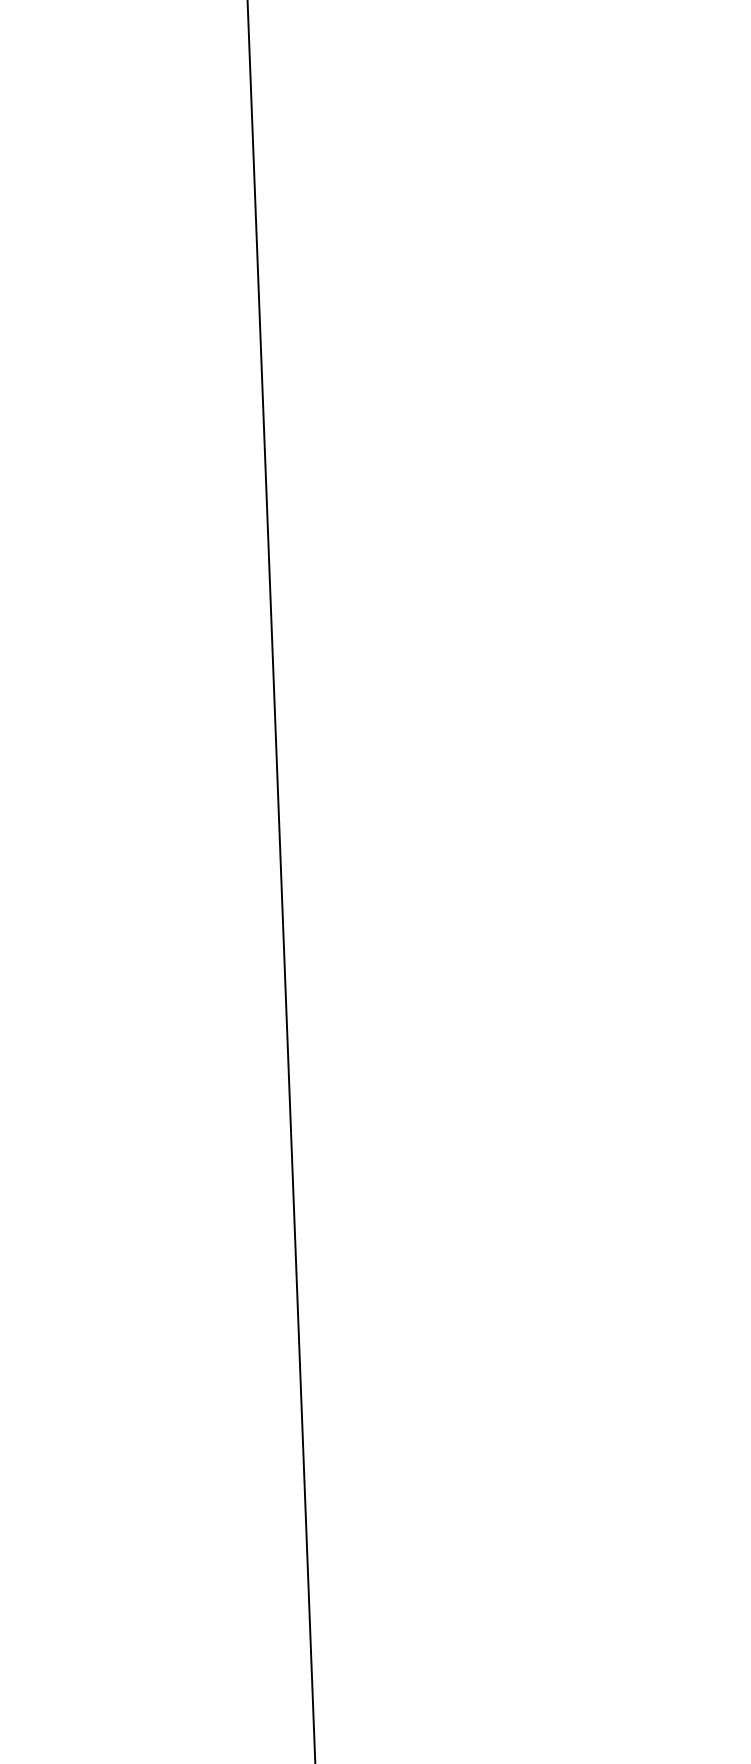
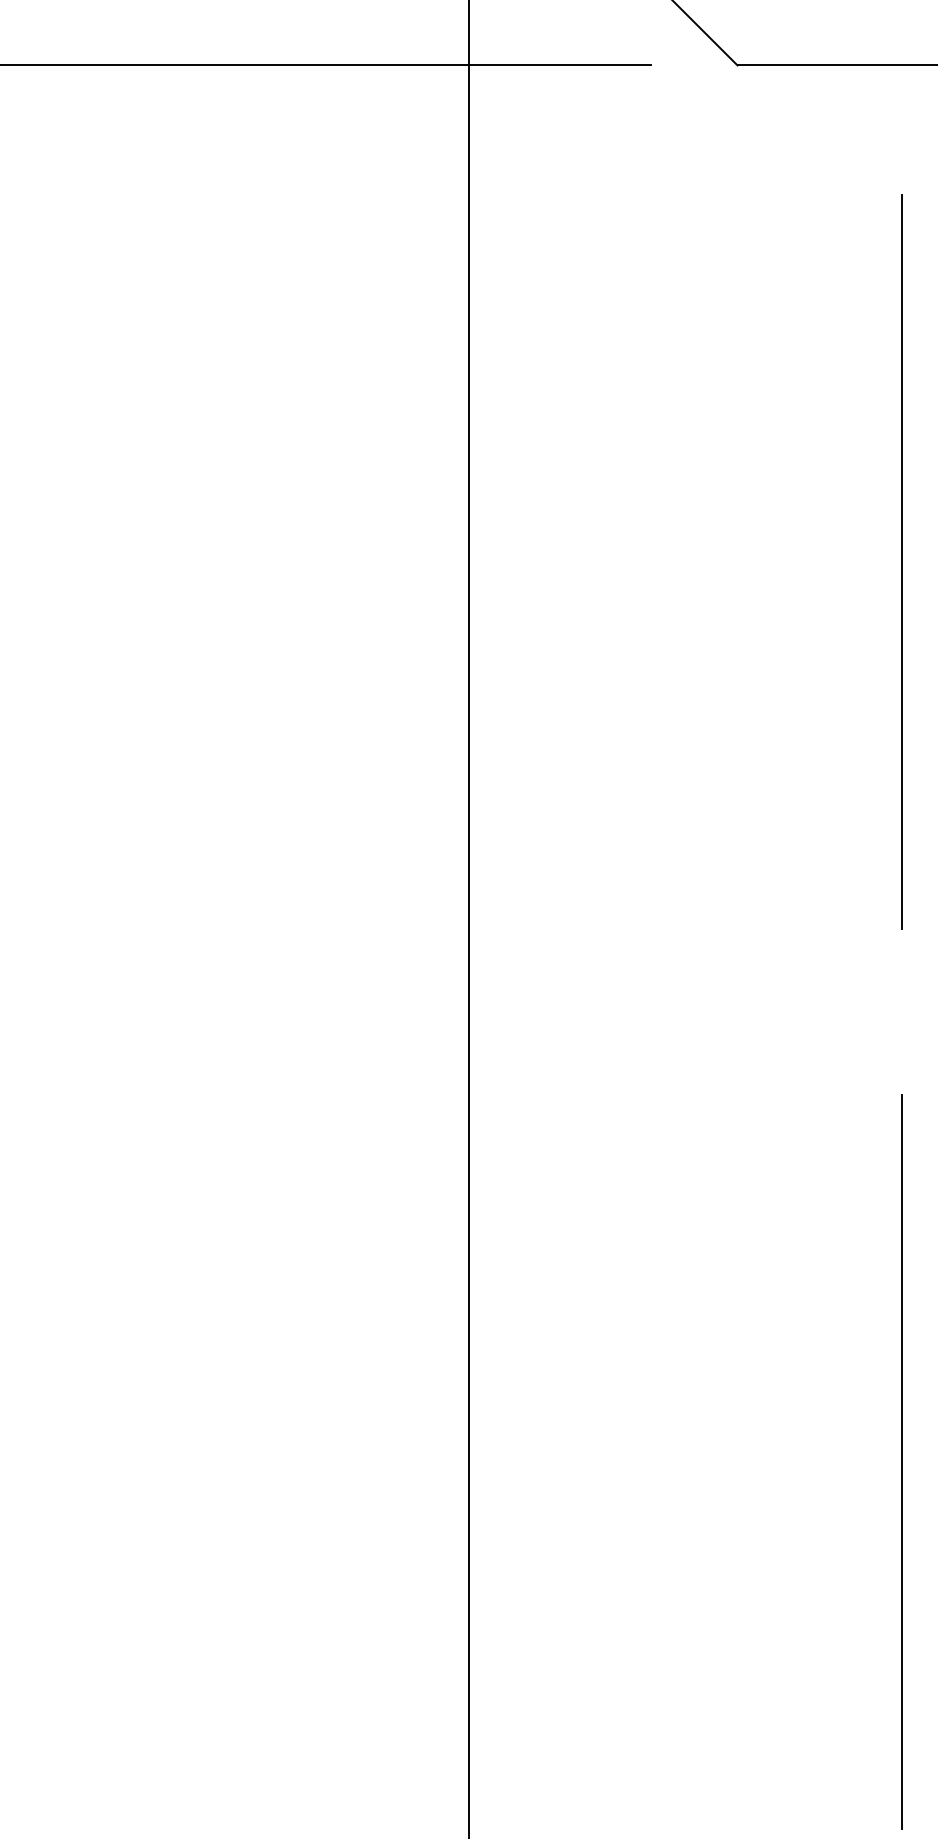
line: (690, 407) -> (901, 561), added
line: (725, 1295) -> (902, 1461), added

